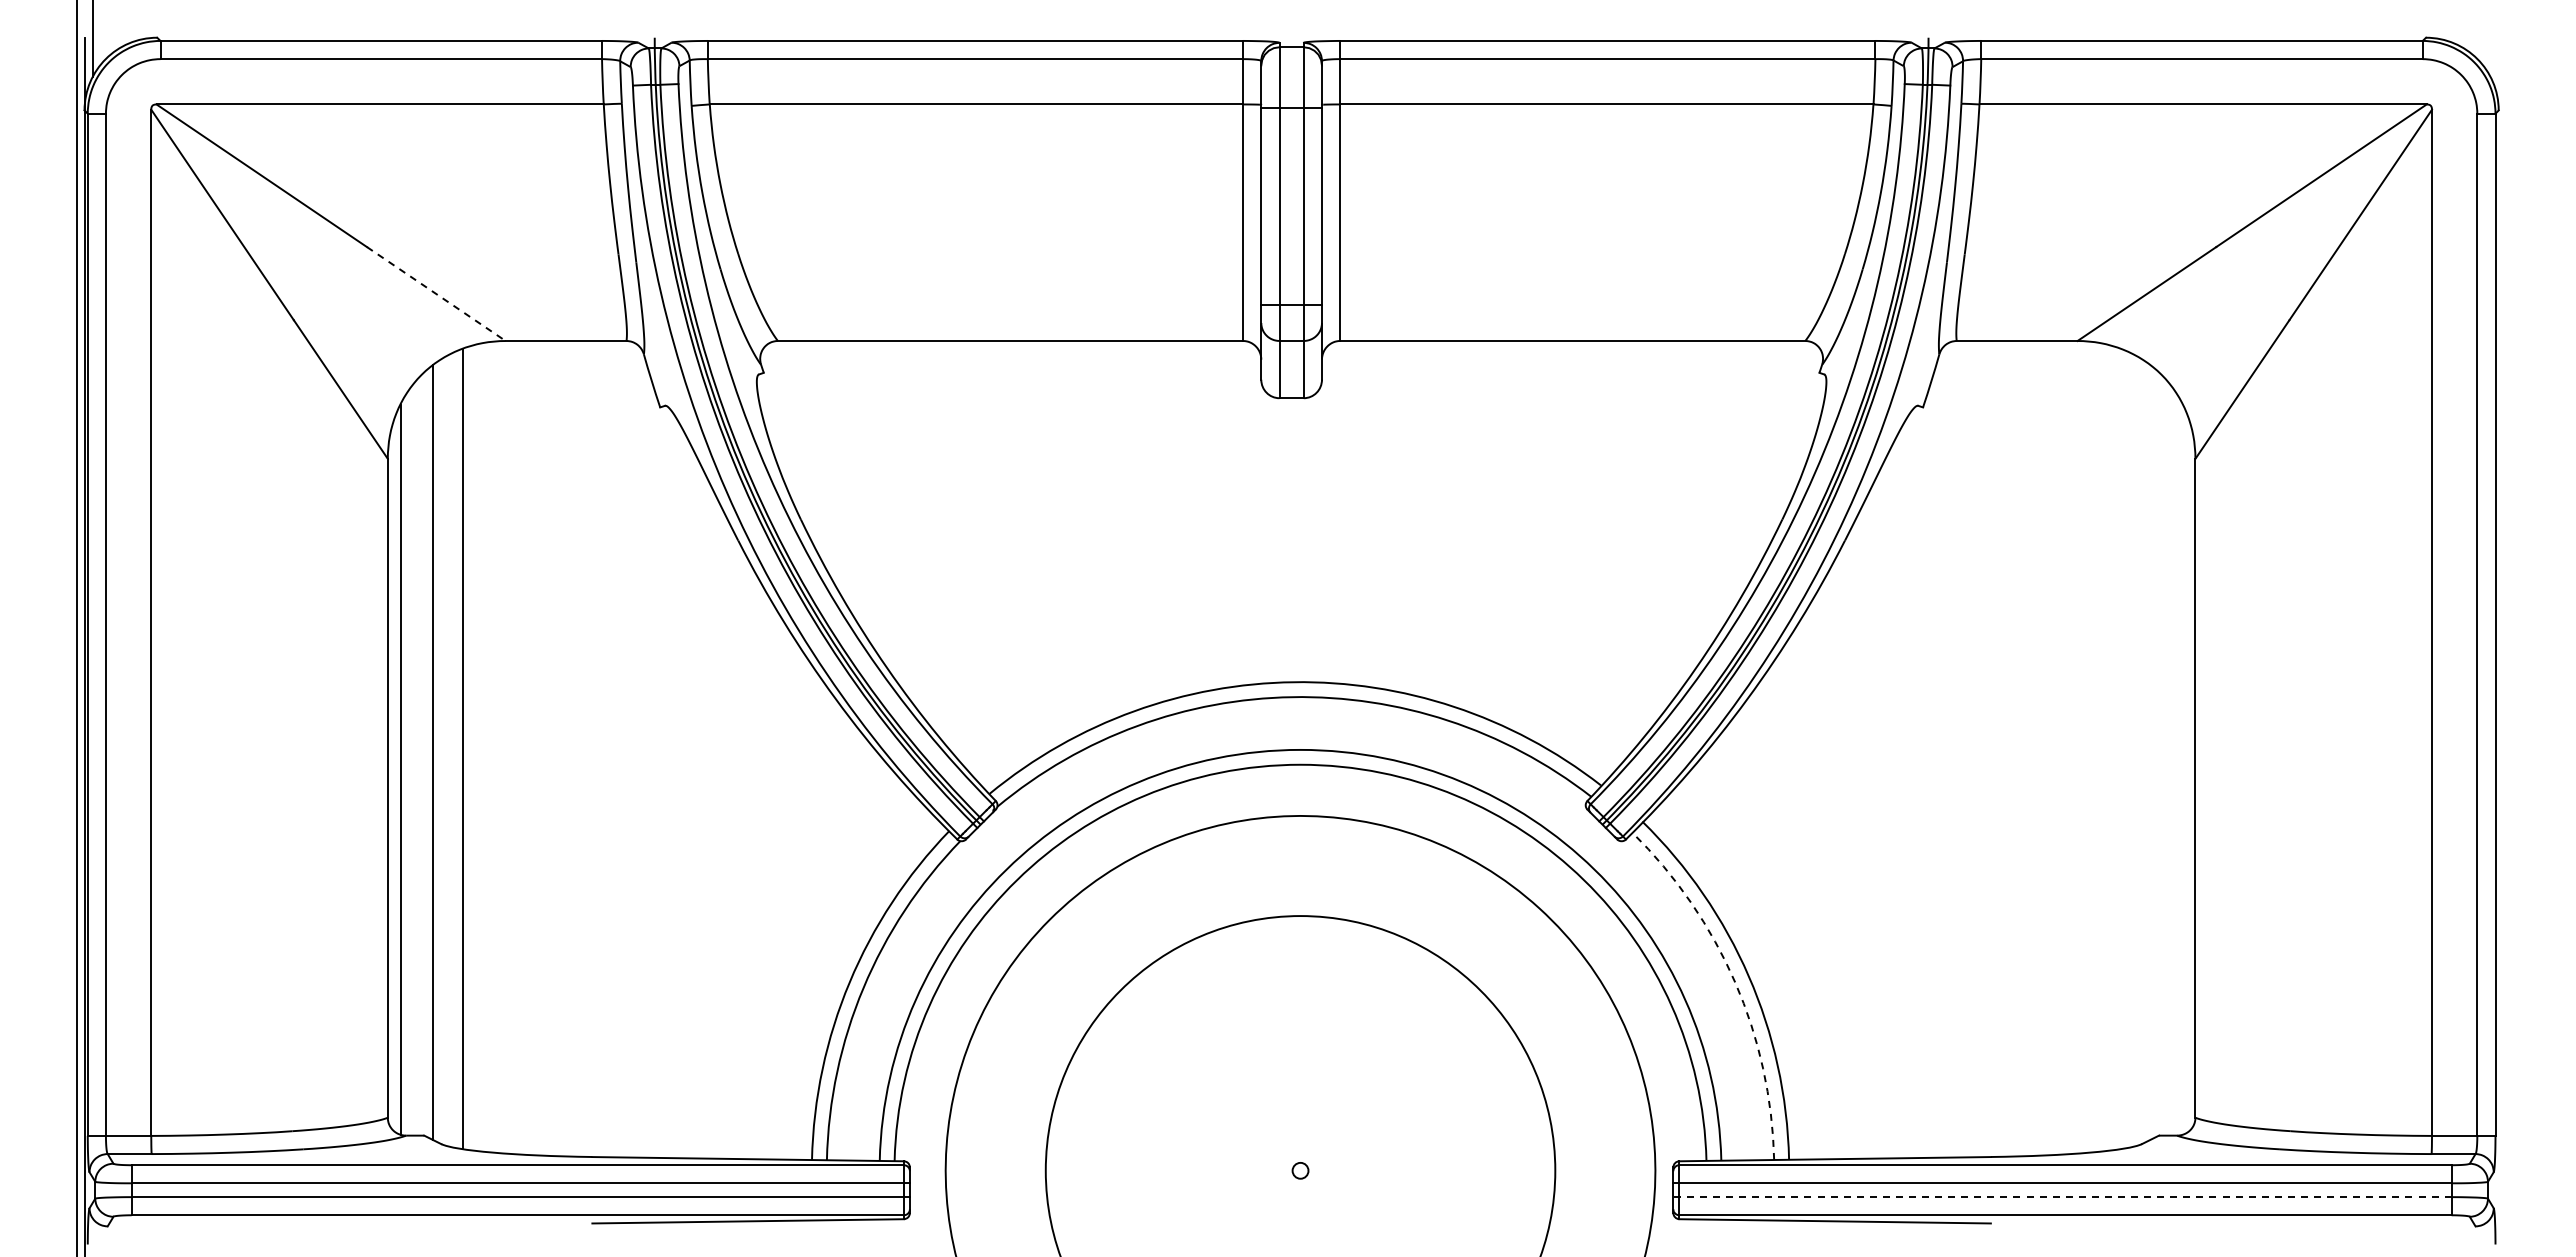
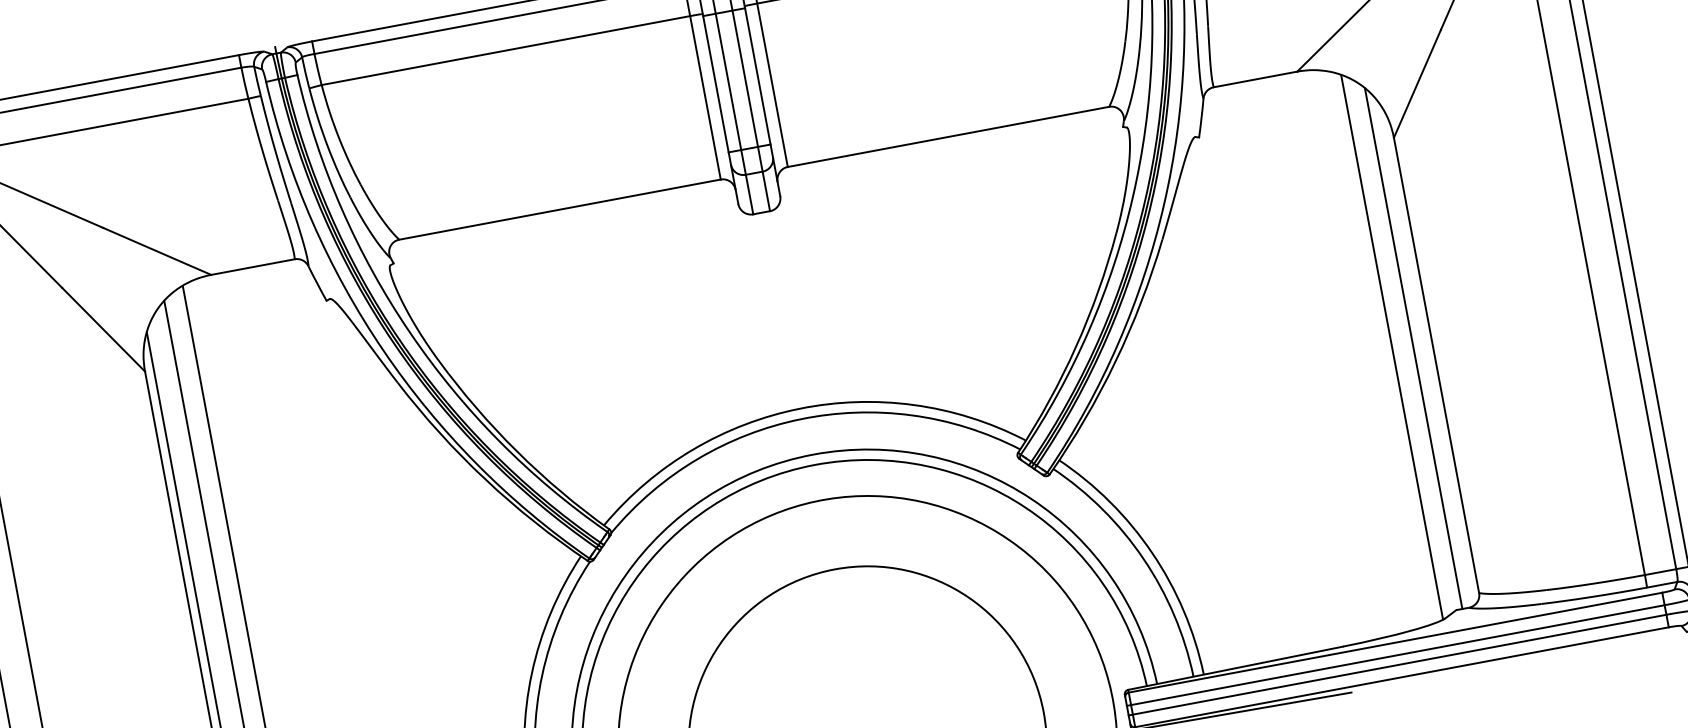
line: (436, 294) -> (157, 251), dashed -> solid
line: (2138, 751) -> (1392, 347), added
line: (2167, 758) -> (1413, 348), added
arc: (1735, 982) -> (1143, 559), dashed -> solid
line: (2062, 1197) -> (1397, 665), dashed -> solid

